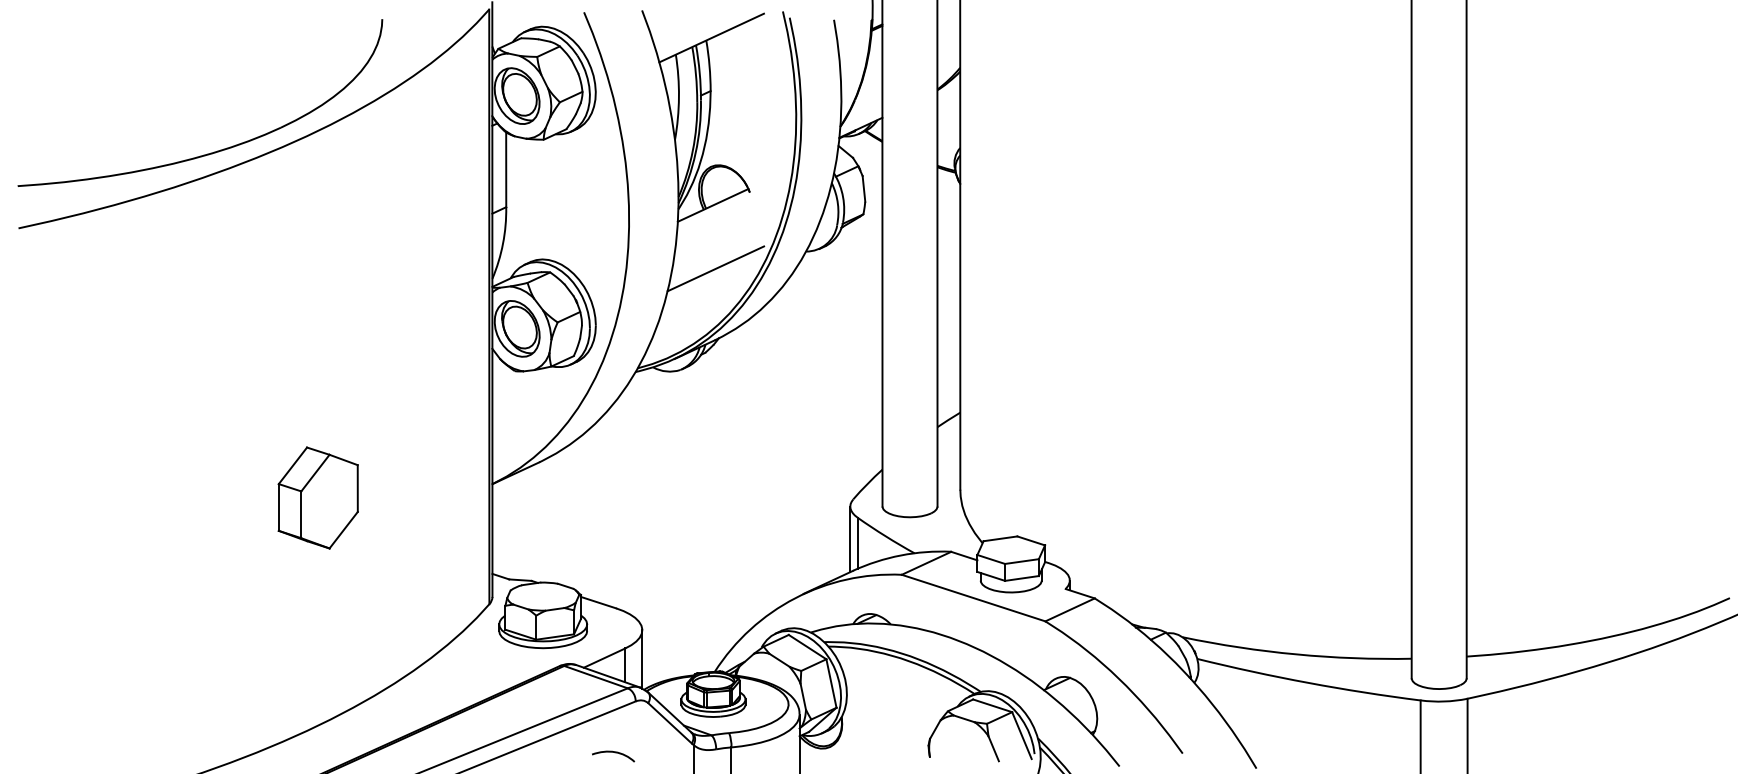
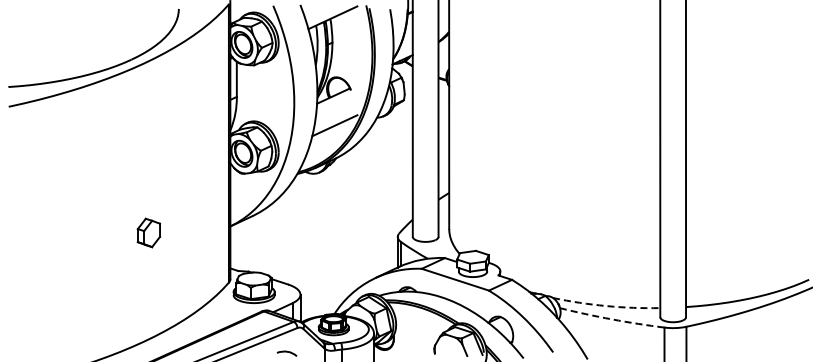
part: (317, 497) -> (148, 232), size x0.6
arc: (1296, 655) -> (606, 306), solid -> dashed
arc: (1307, 683) -> (611, 319), solid -> dashed

